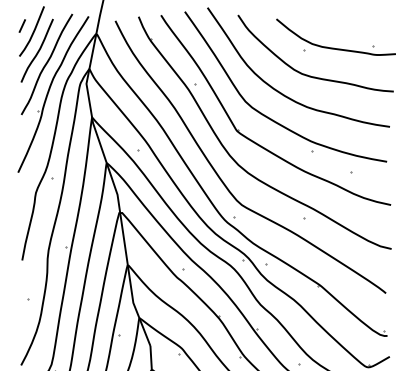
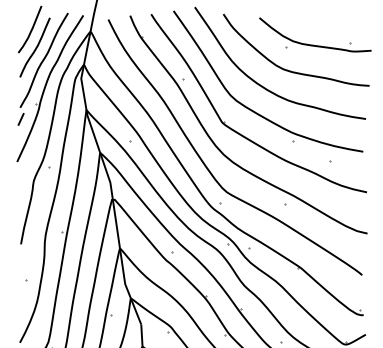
line: (21, 26) -> (20, 119), moved

